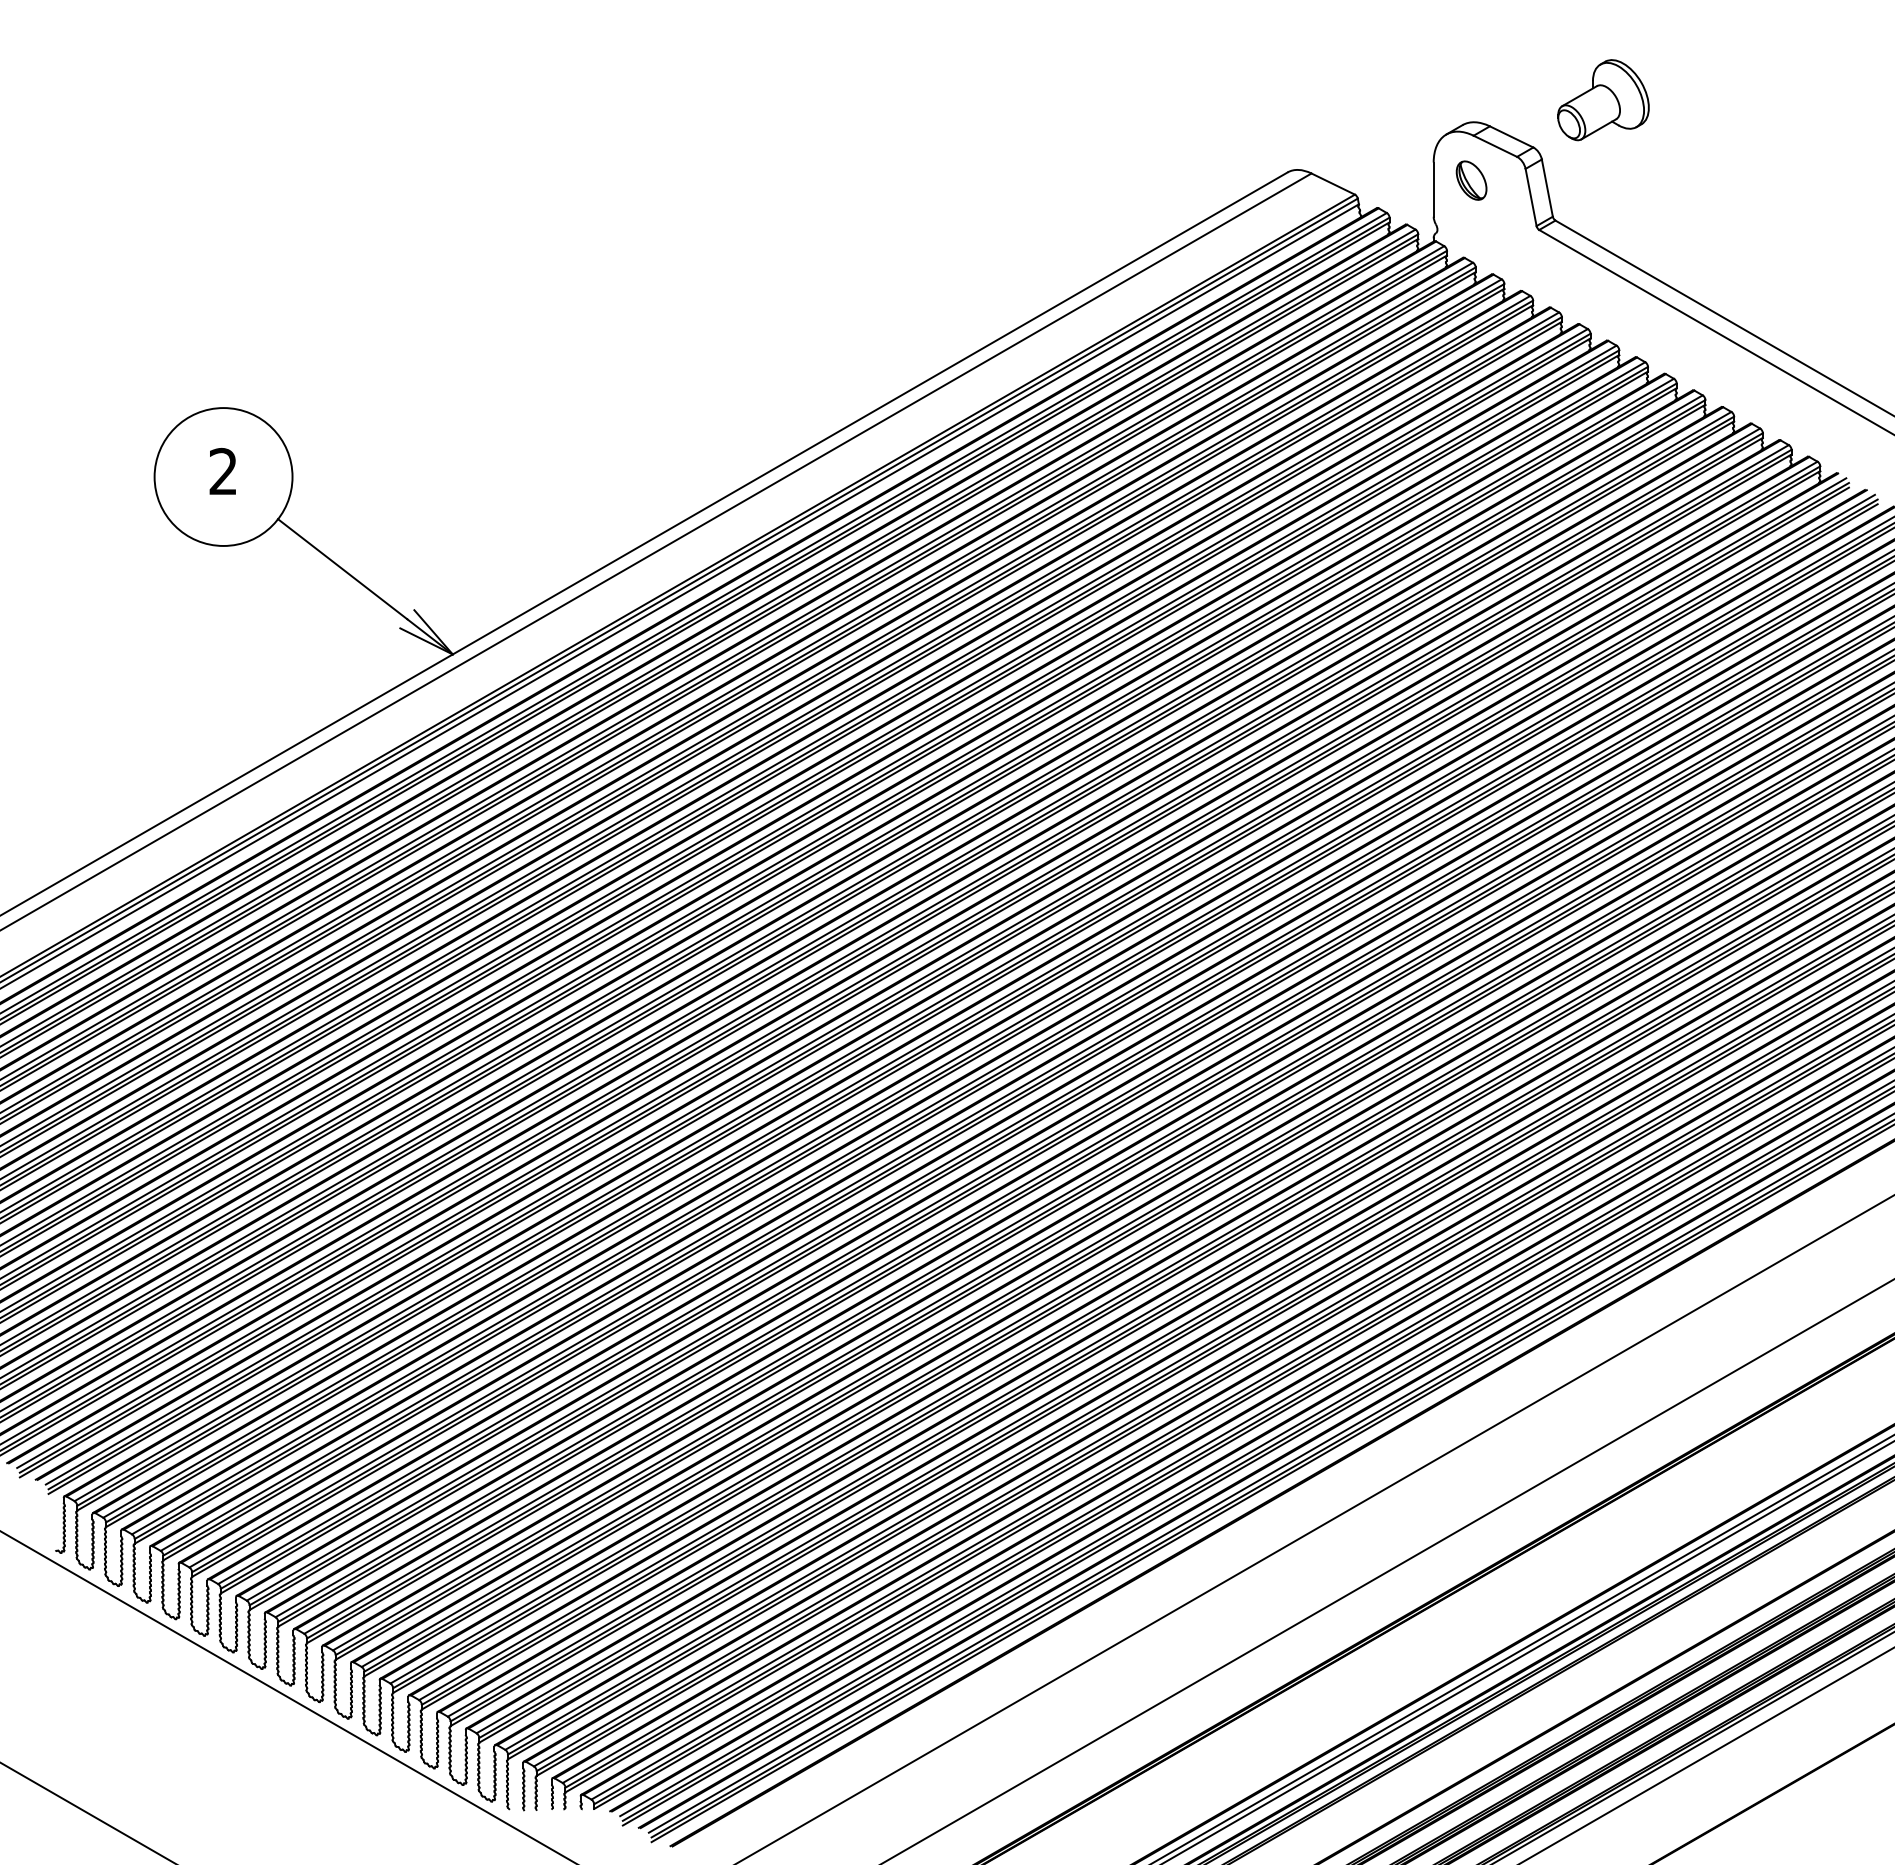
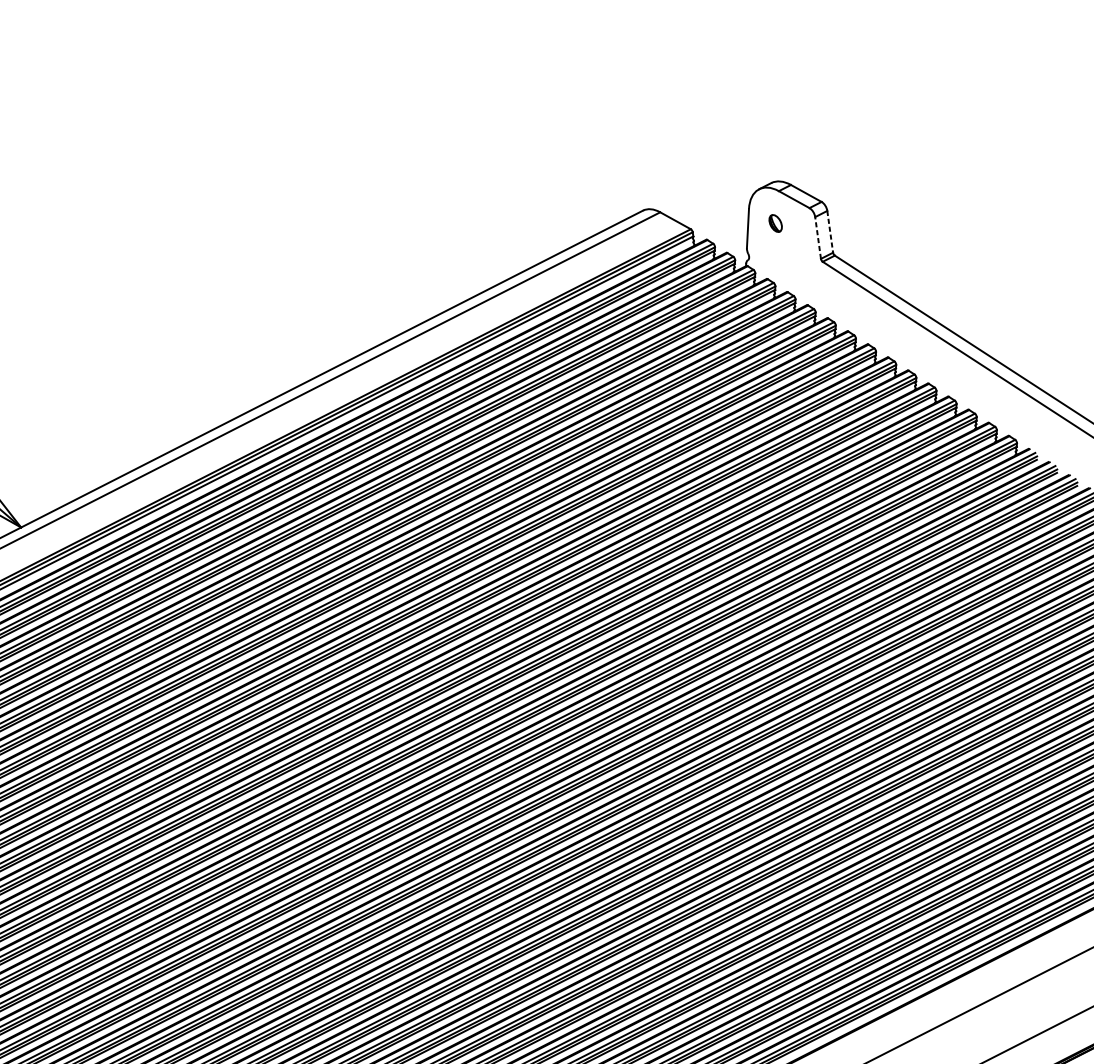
part: (1603, 100) -> (874, 170), removed
part: (1471, 180) -> (775, 223), size x0.6
line: (1547, 188) -> (830, 232), solid -> dashed
line: (1531, 197) -> (818, 238), solid -> dashed

